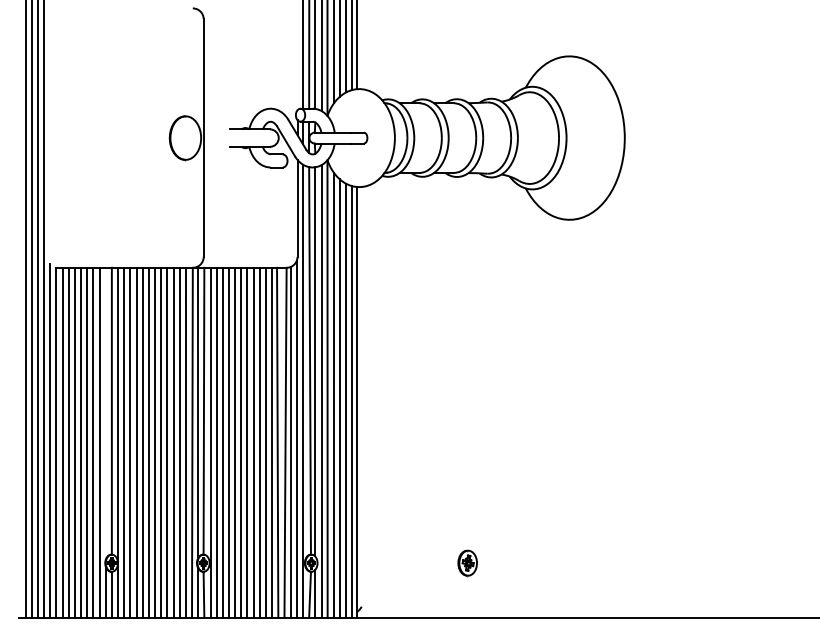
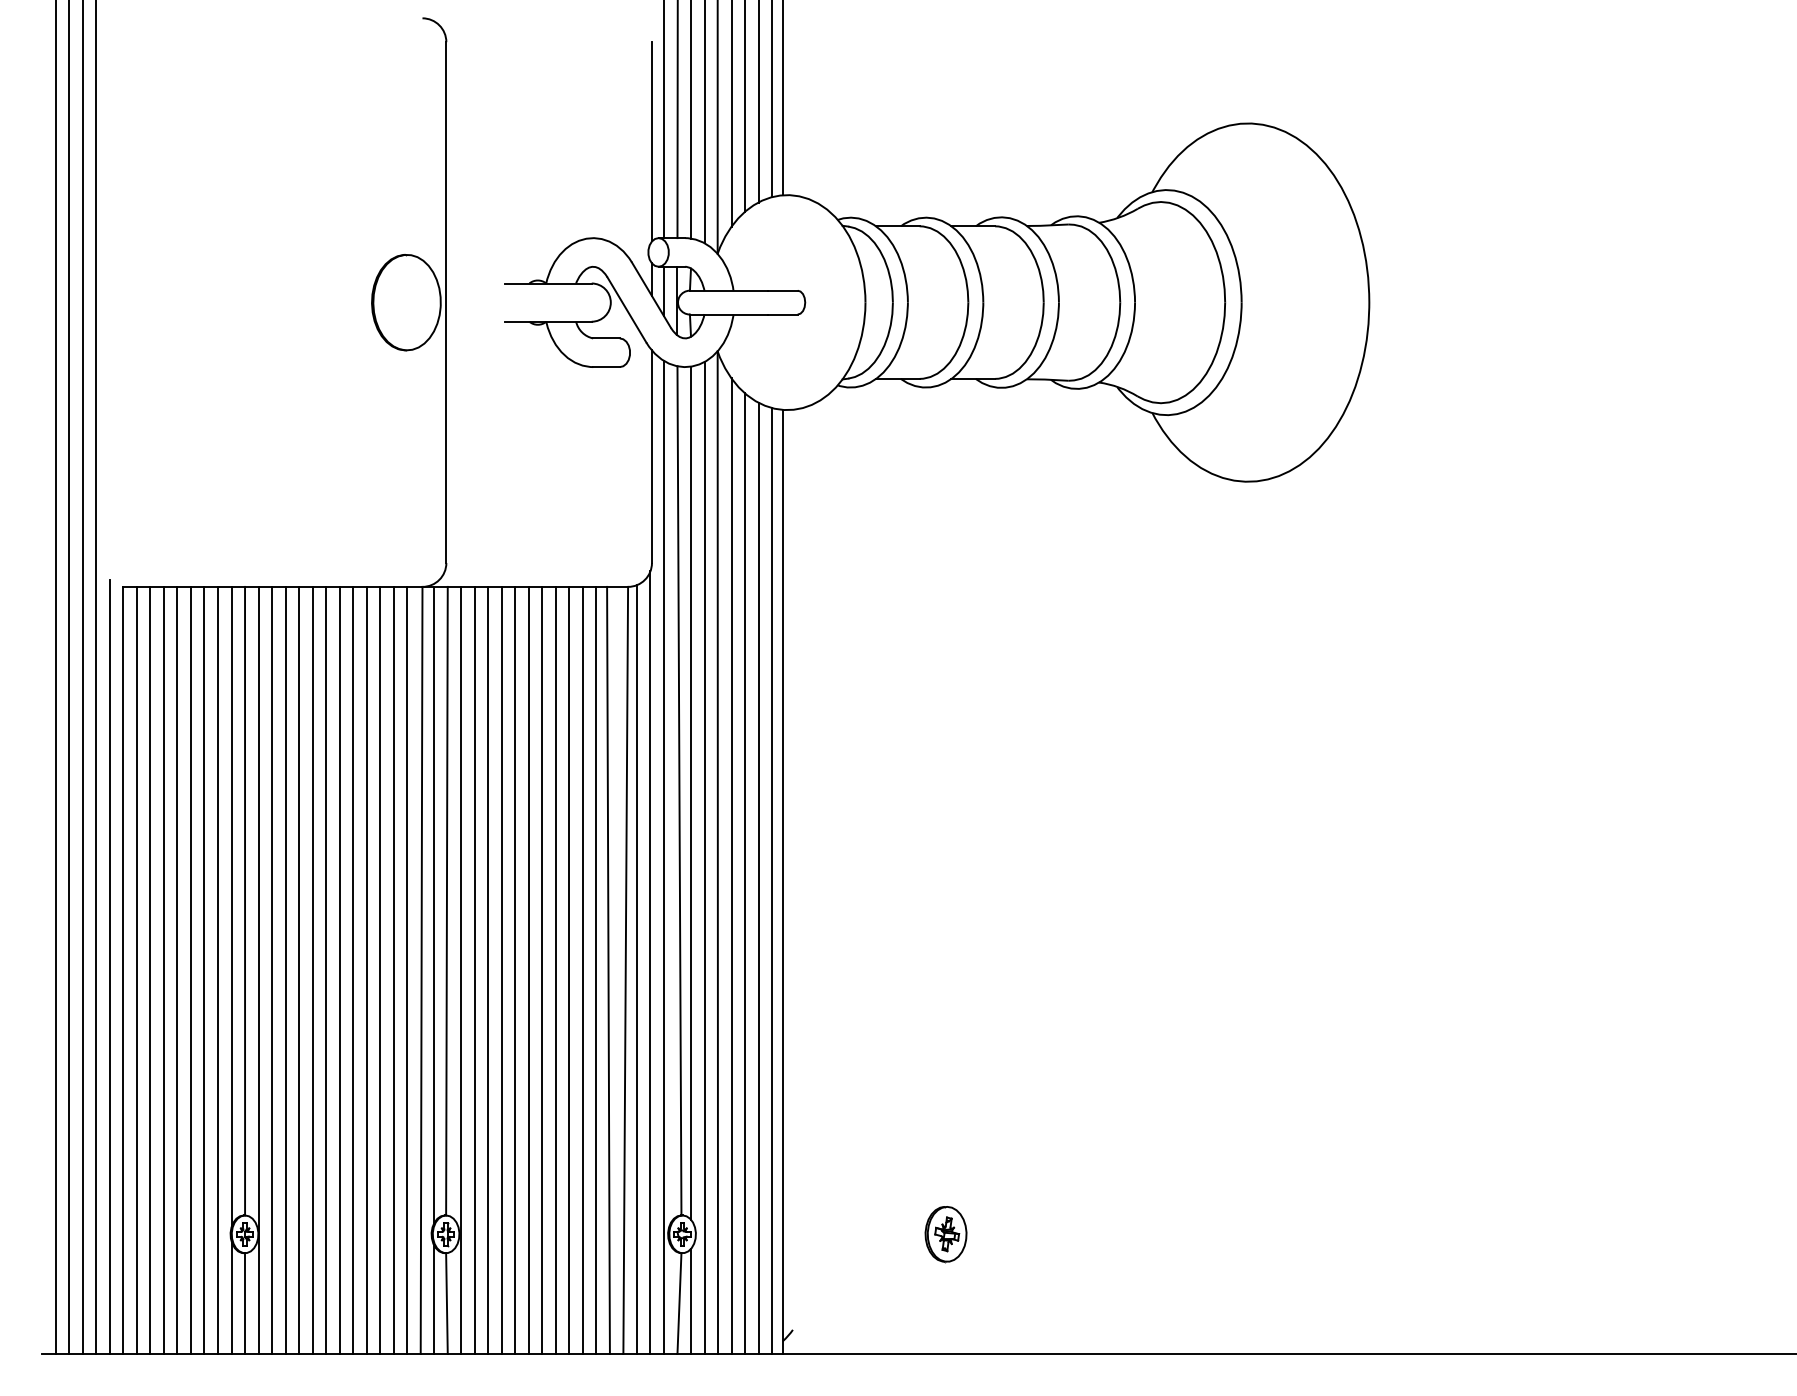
line: (297, 64) -> (651, 141), added
line: (105, 413) -> (231, 906), added
part: (467, 563) -> (945, 1234), moved

